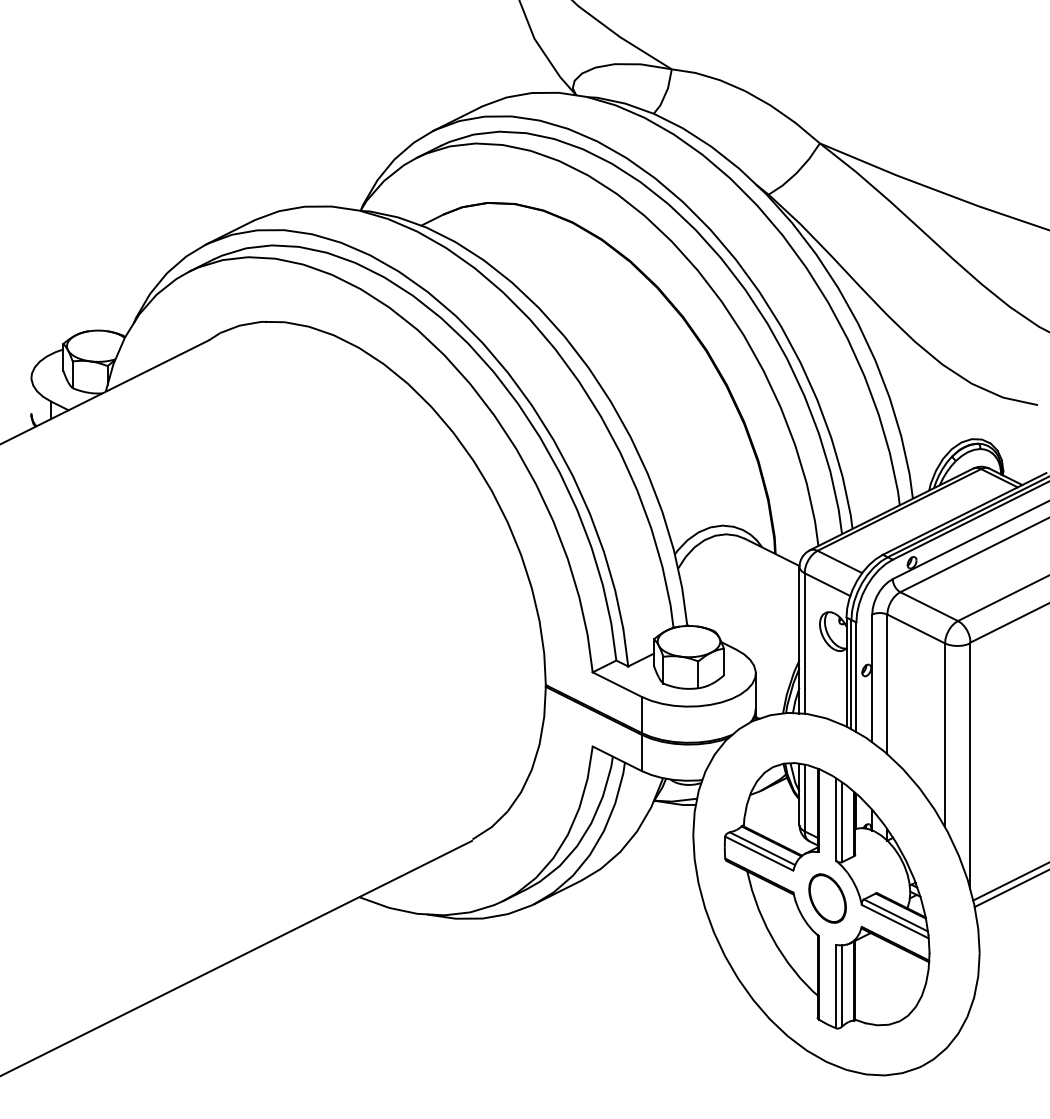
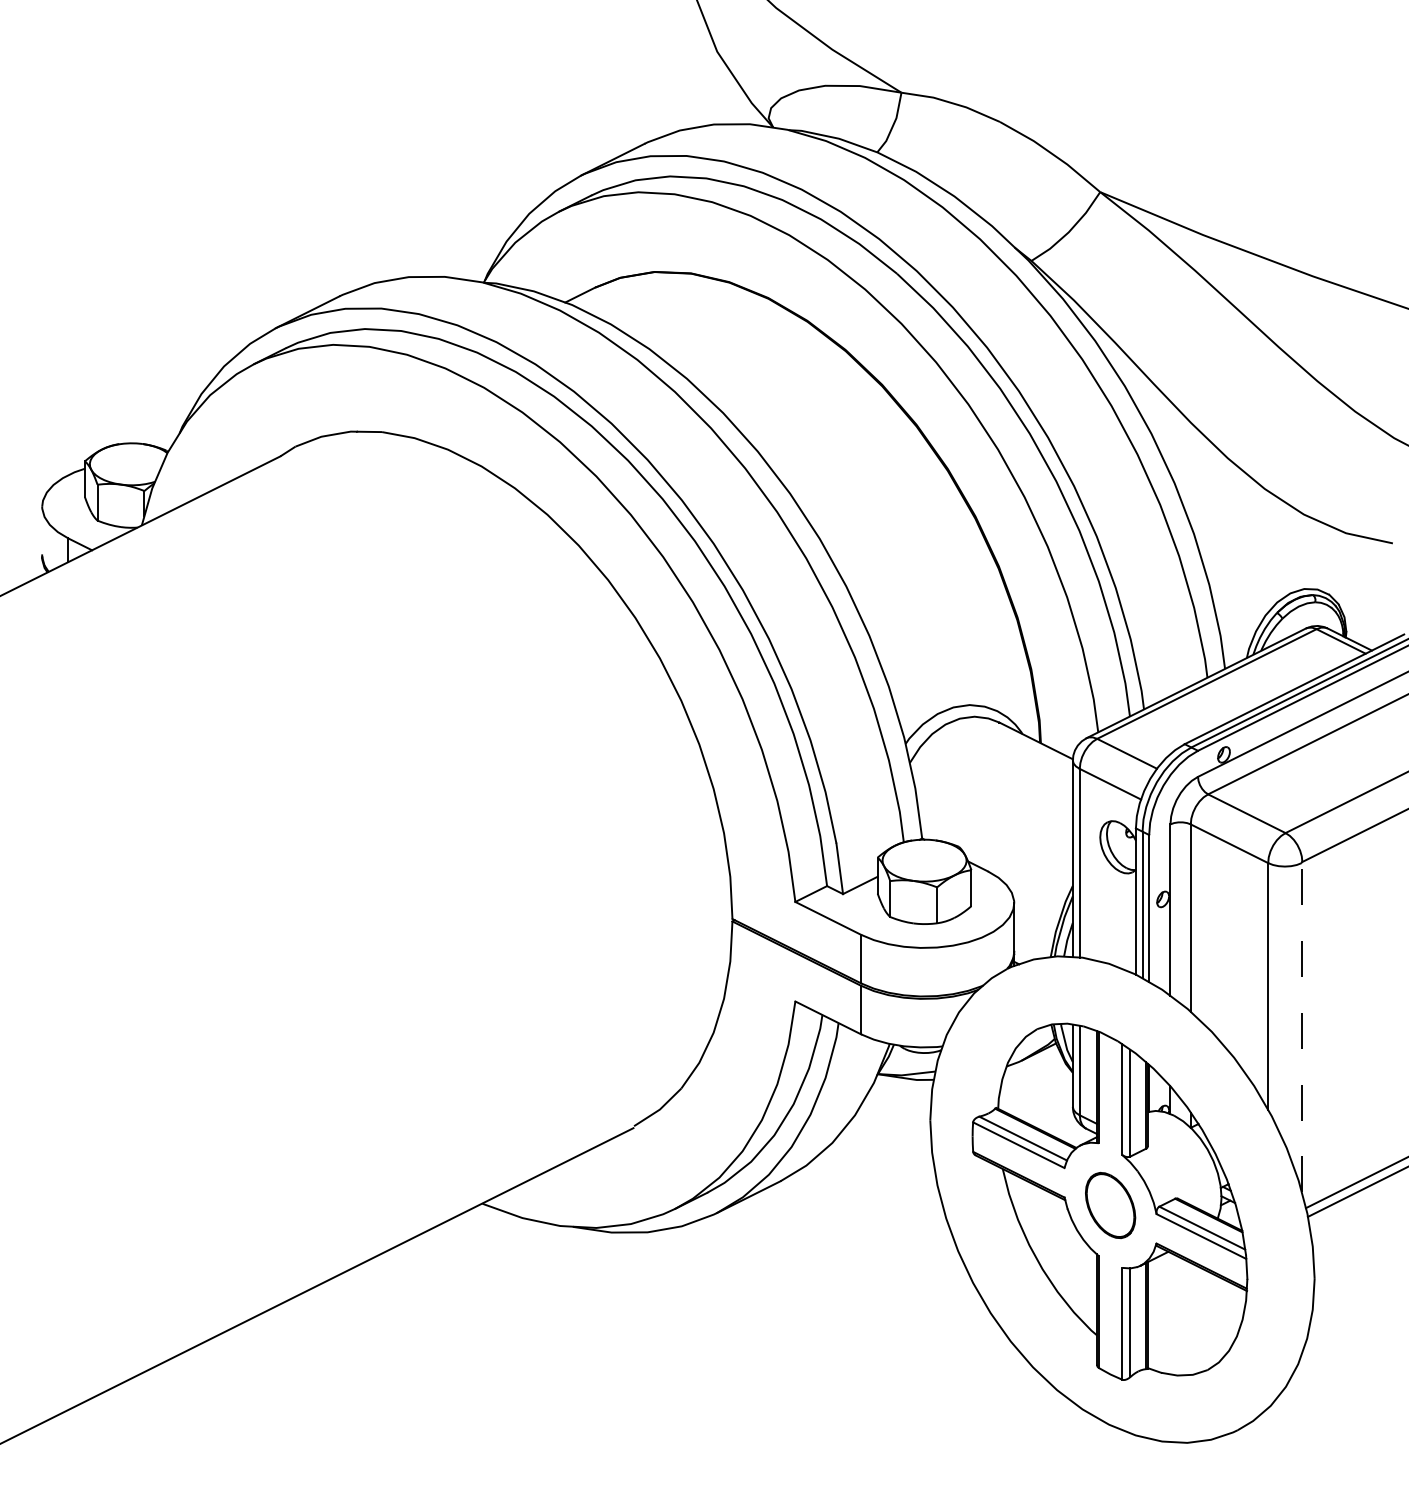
line: (969, 765) -> (1301, 1027), solid -> dashed

